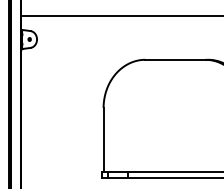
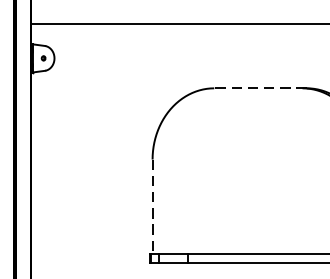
line: (176, 59) -> (260, 87), solid -> dashed
line: (103, 140) -> (152, 207), solid -> dashed

